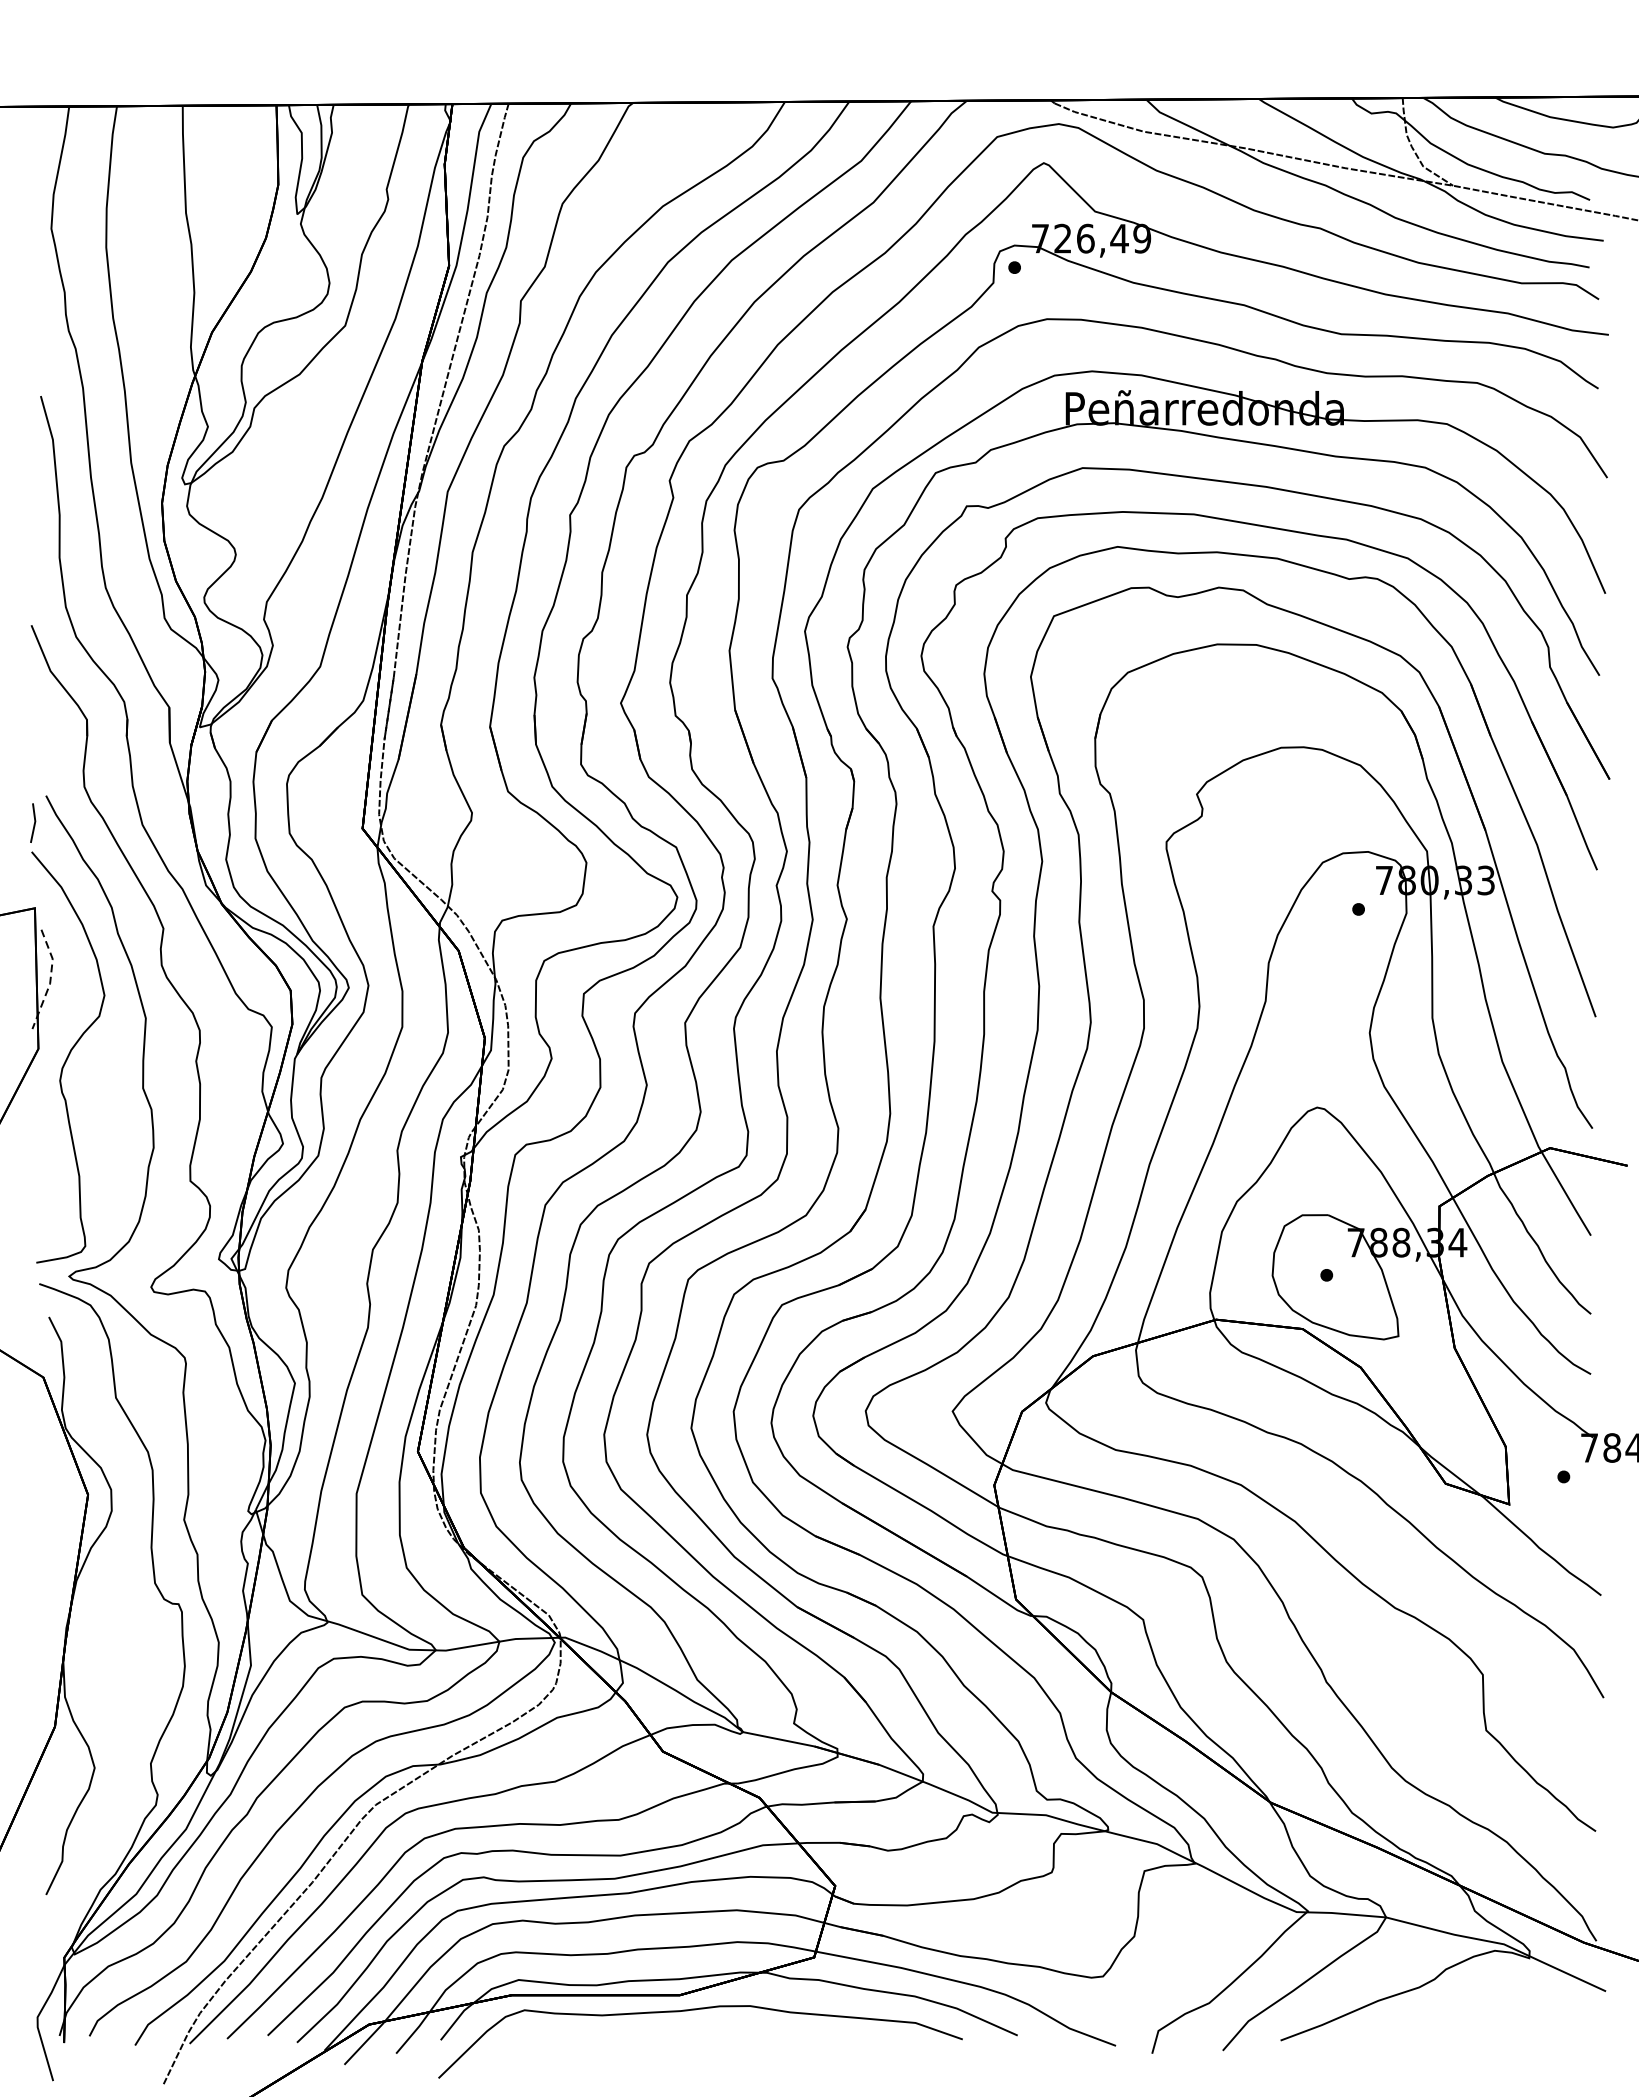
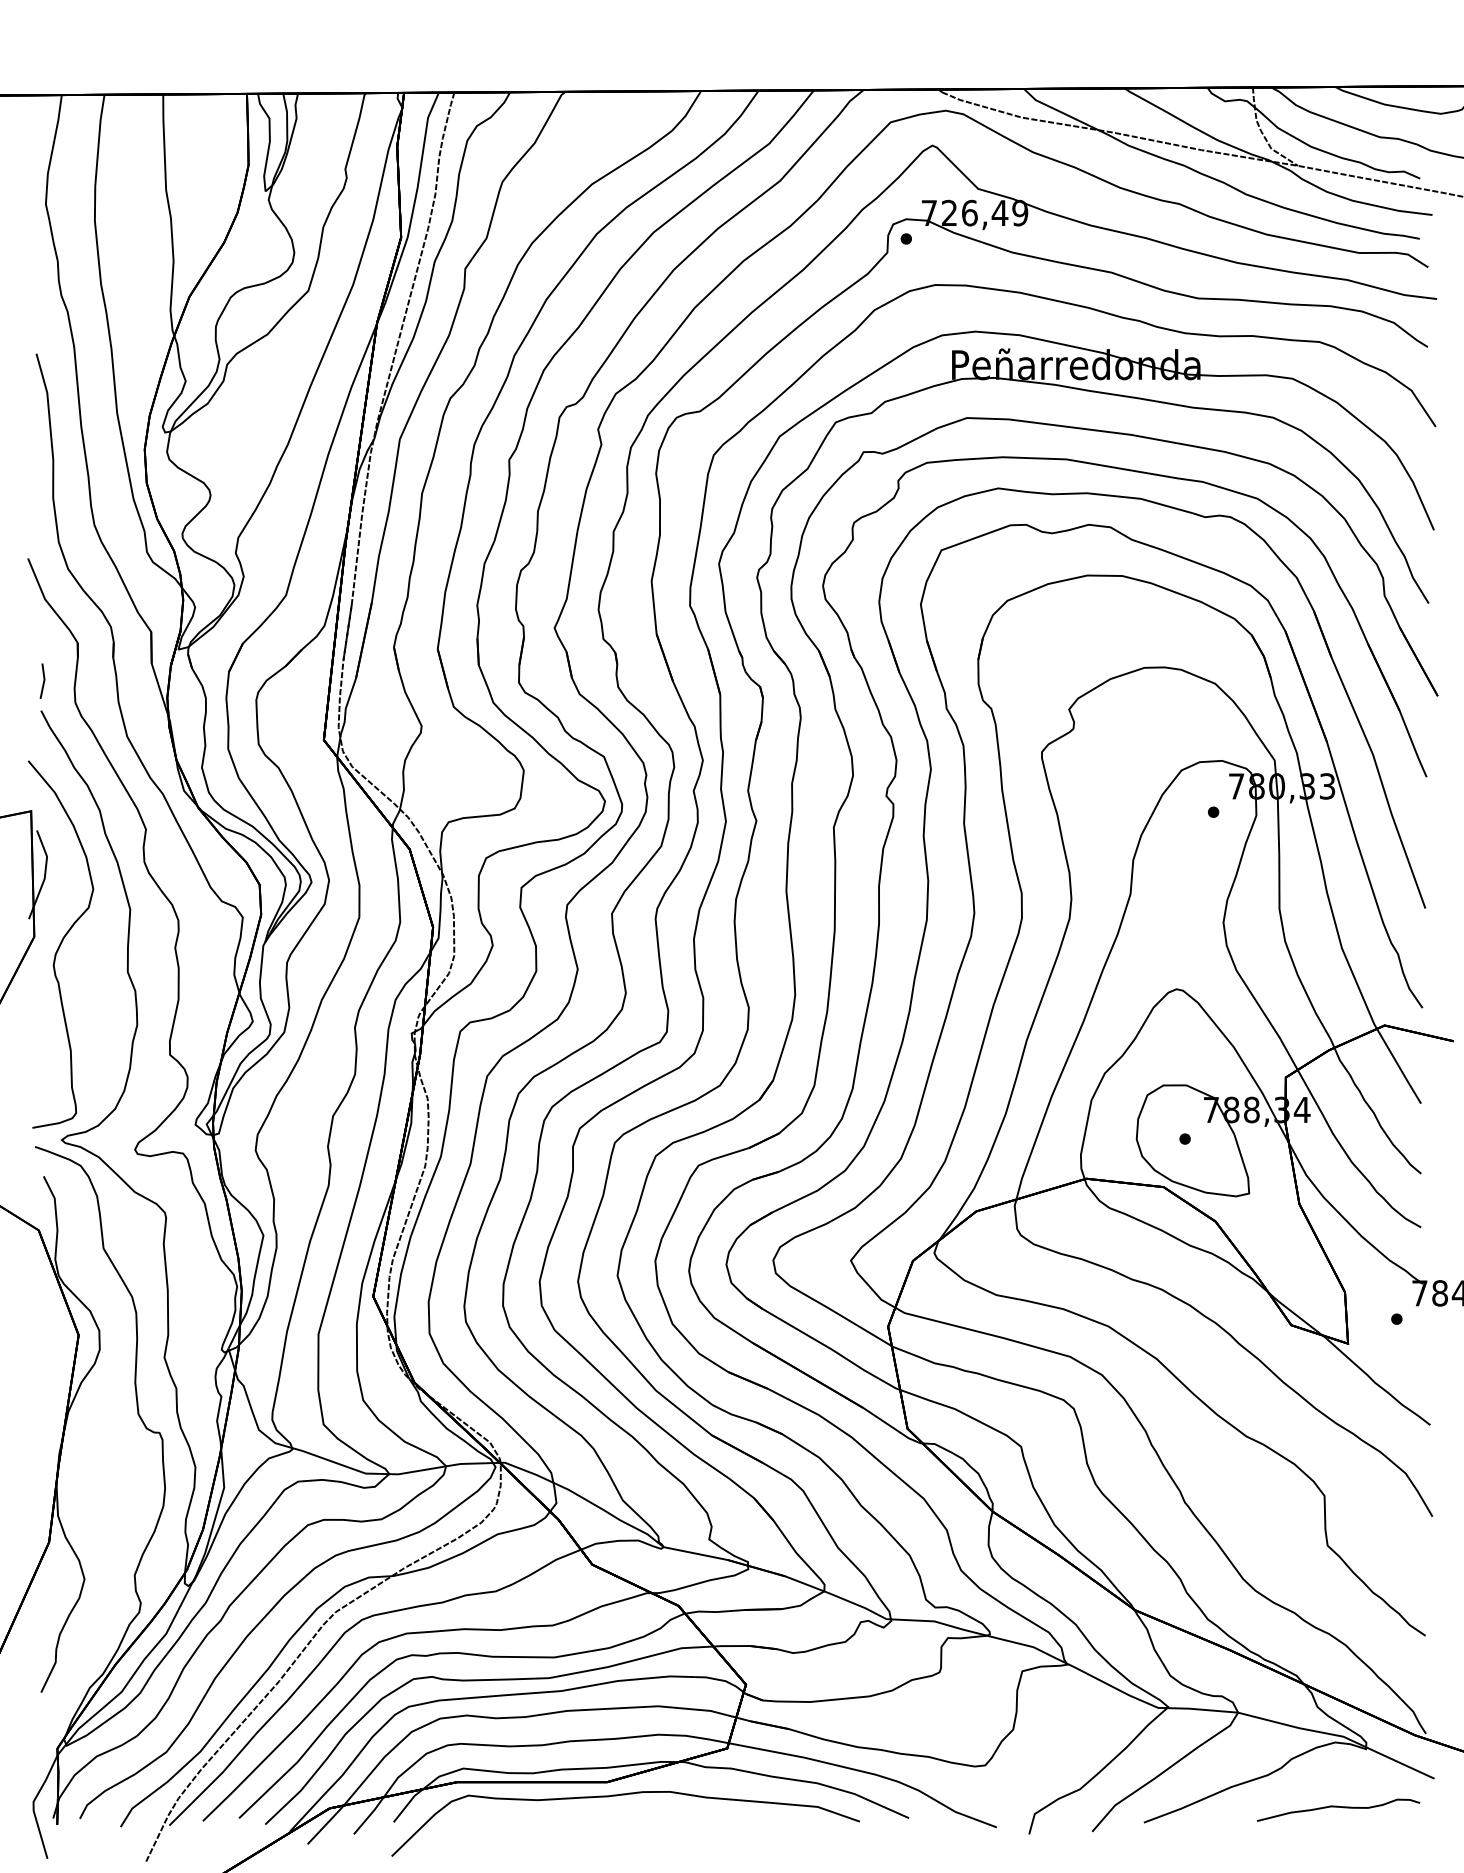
line: (34, 822) -> (43, 680), moved
line: (50, 979) -> (45, 874), dashed -> solid
curve: (1498, 2023) -> (1338, 1807), added

